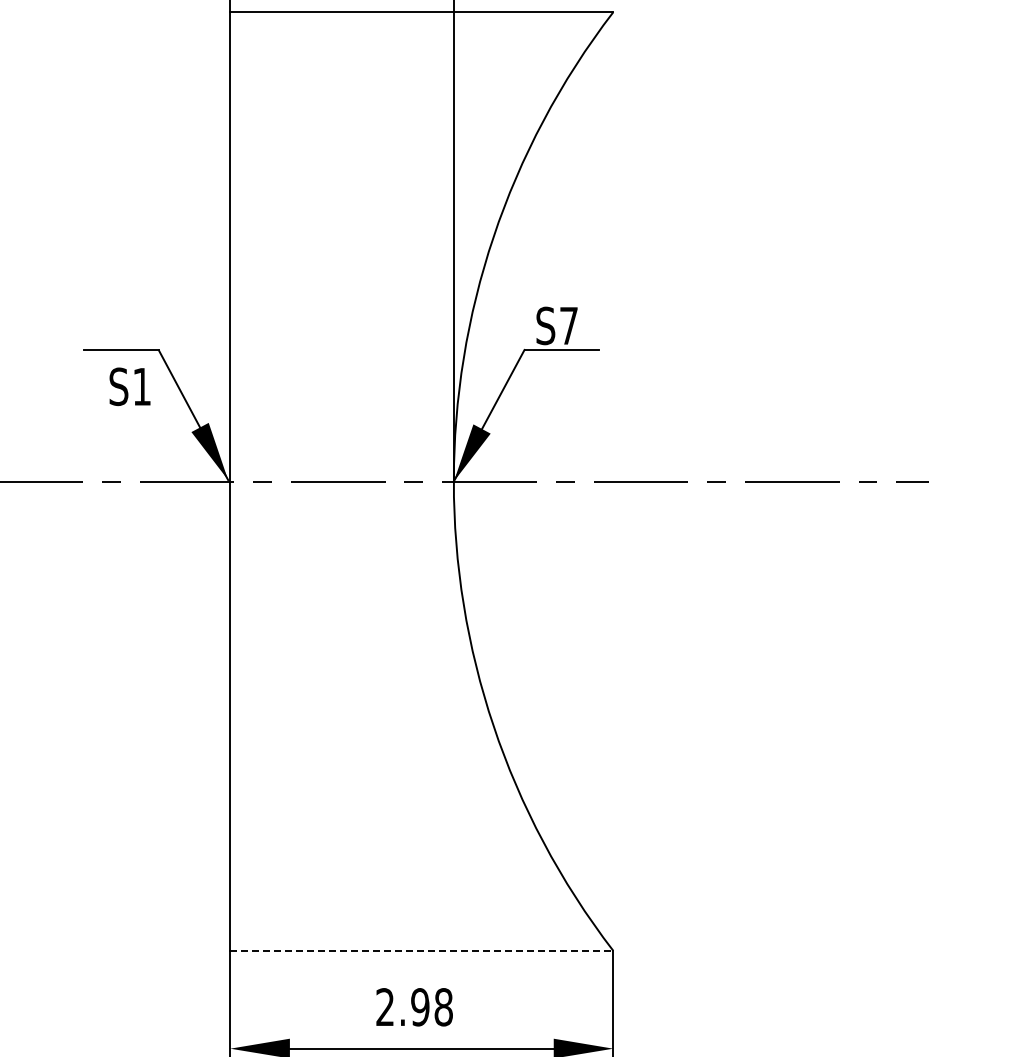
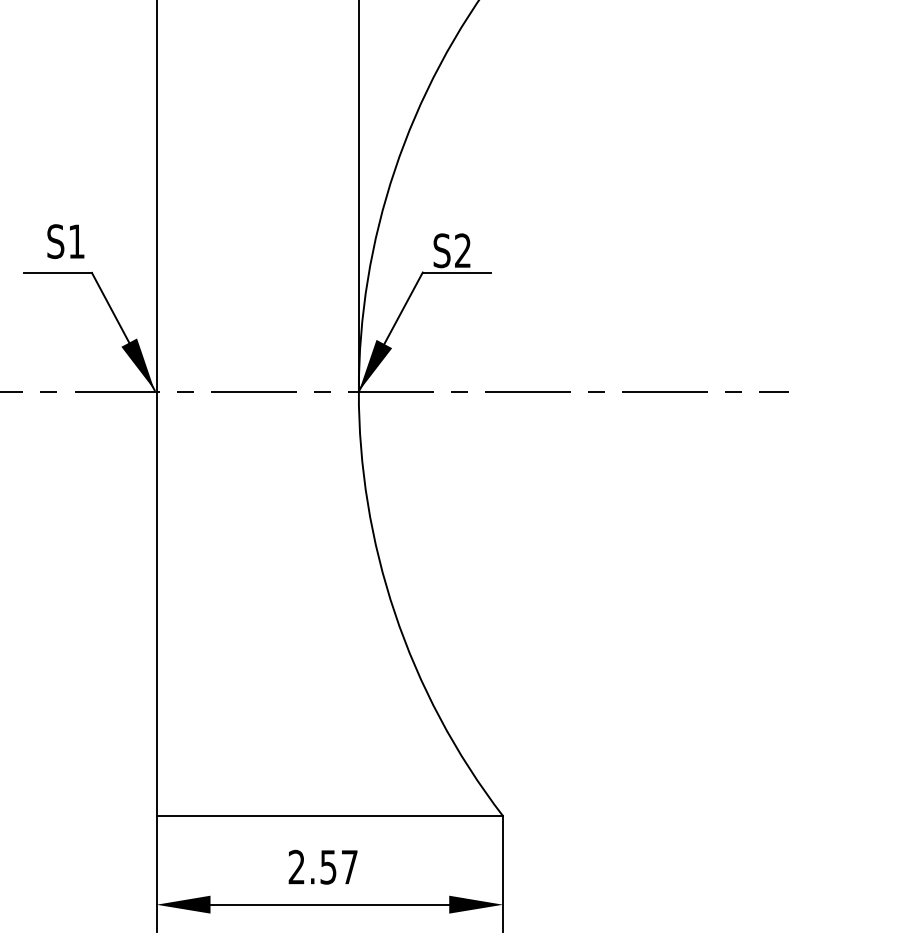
text: (568, 325) -> (462, 250), S7 -> S2
text: (129, 386) -> (65, 241), moved
line: (422, 950) -> (330, 815), dashed -> solid
text: (431, 1007) -> (338, 867), 2.98 -> 2.57

